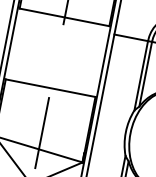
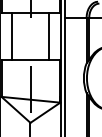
line: (29, 47) -> (12, 36), added
line: (84, 57) -> (48, 36), added

